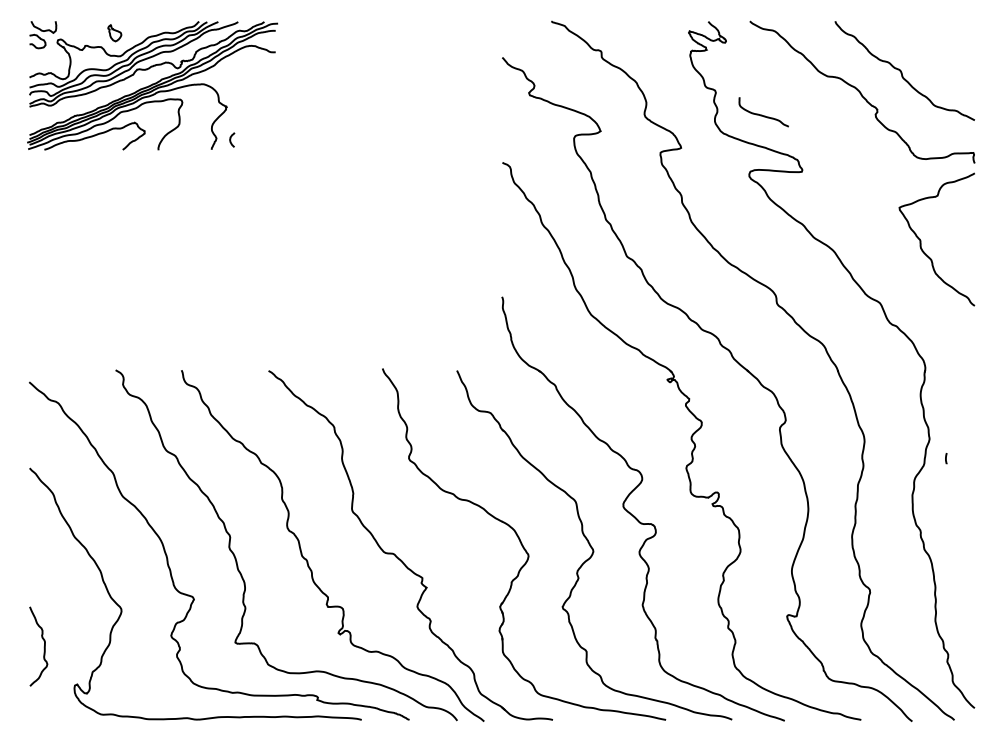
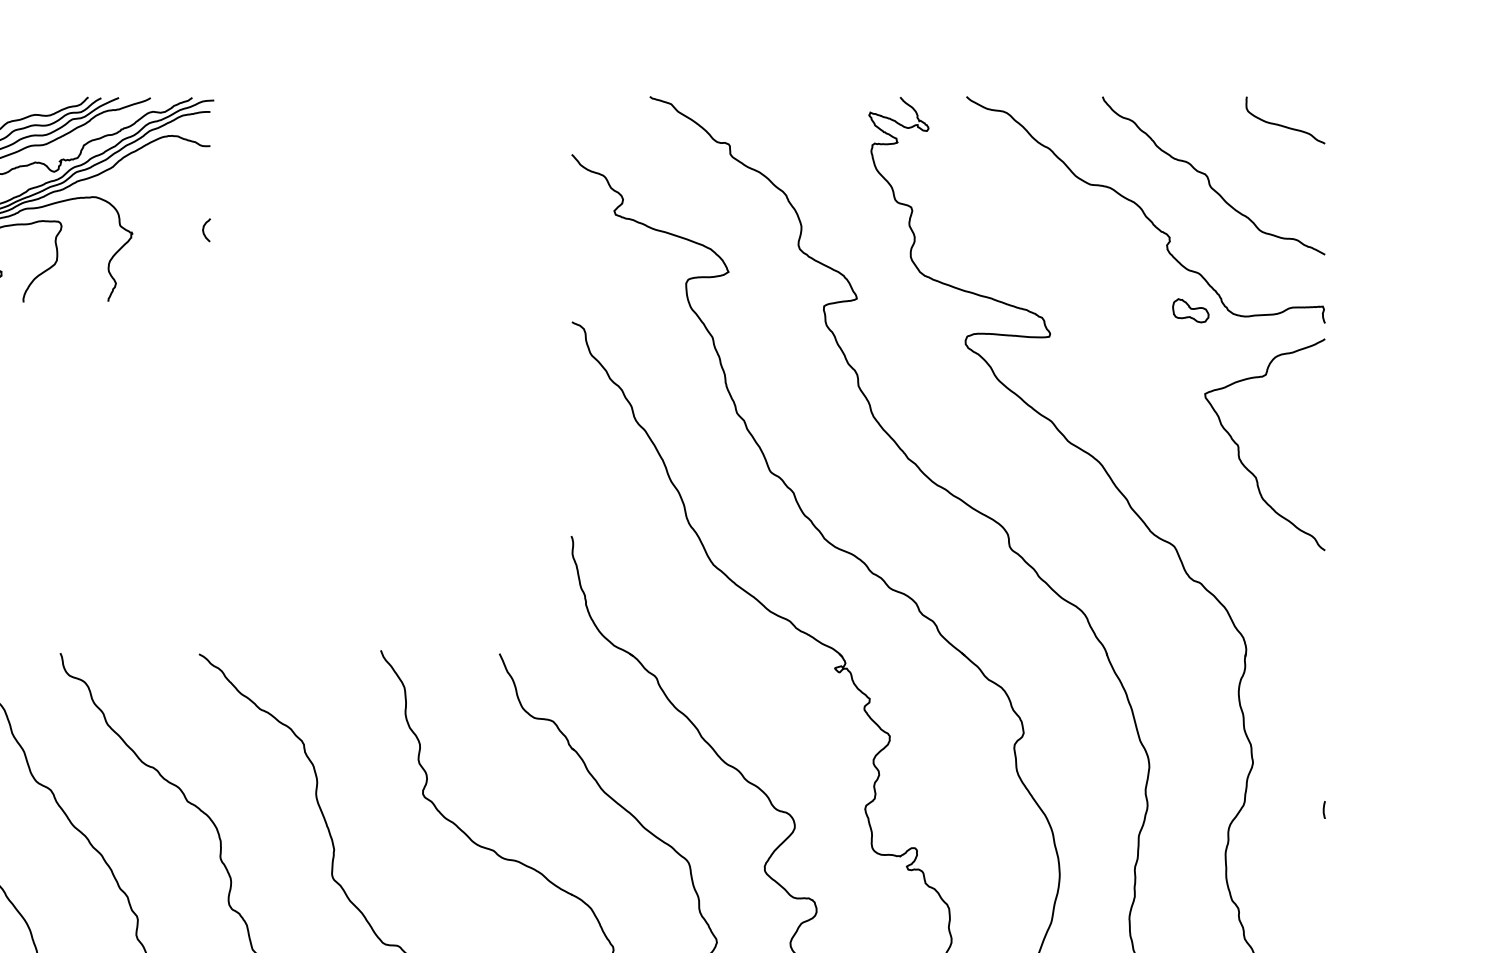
curve: (762, 114) -> (1283, 124), moved
curve: (231, 139) -> (205, 229), moved
part: (890, 155) -> (1190, 310), added
curve: (946, 458) -> (1324, 809), moved

